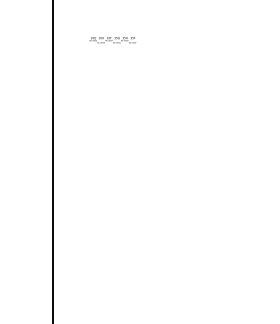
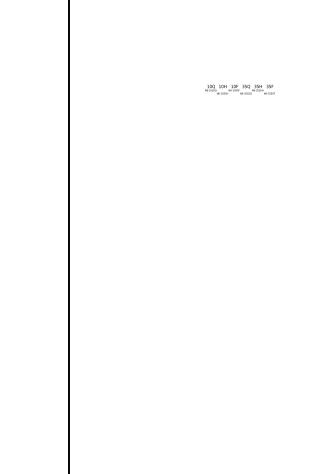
text: (112, 40) -> (239, 90), moved

